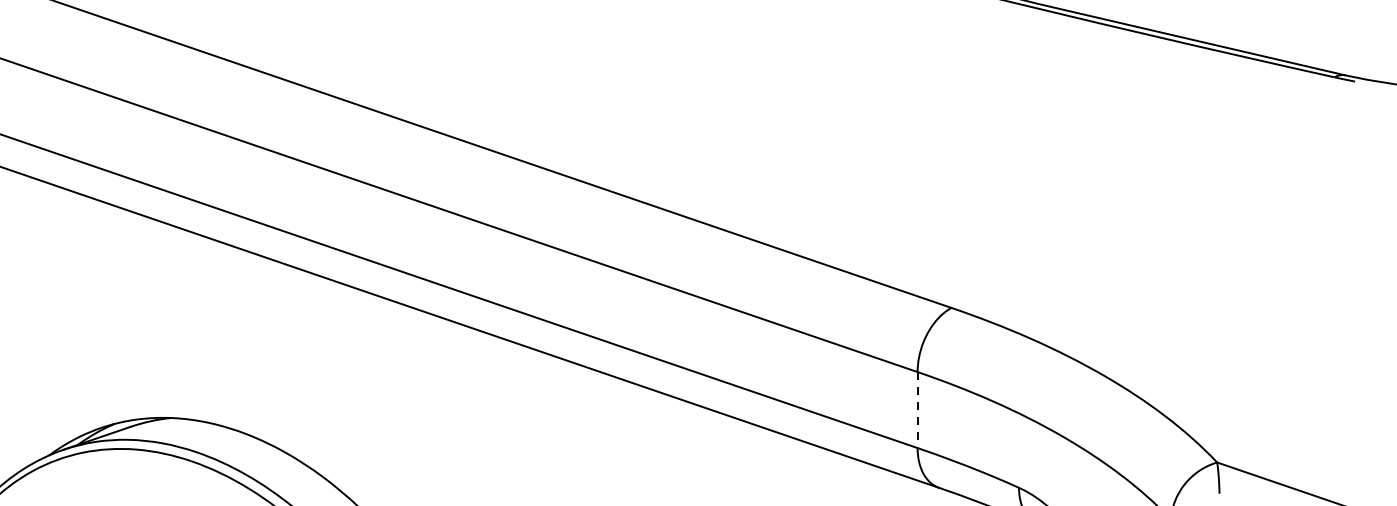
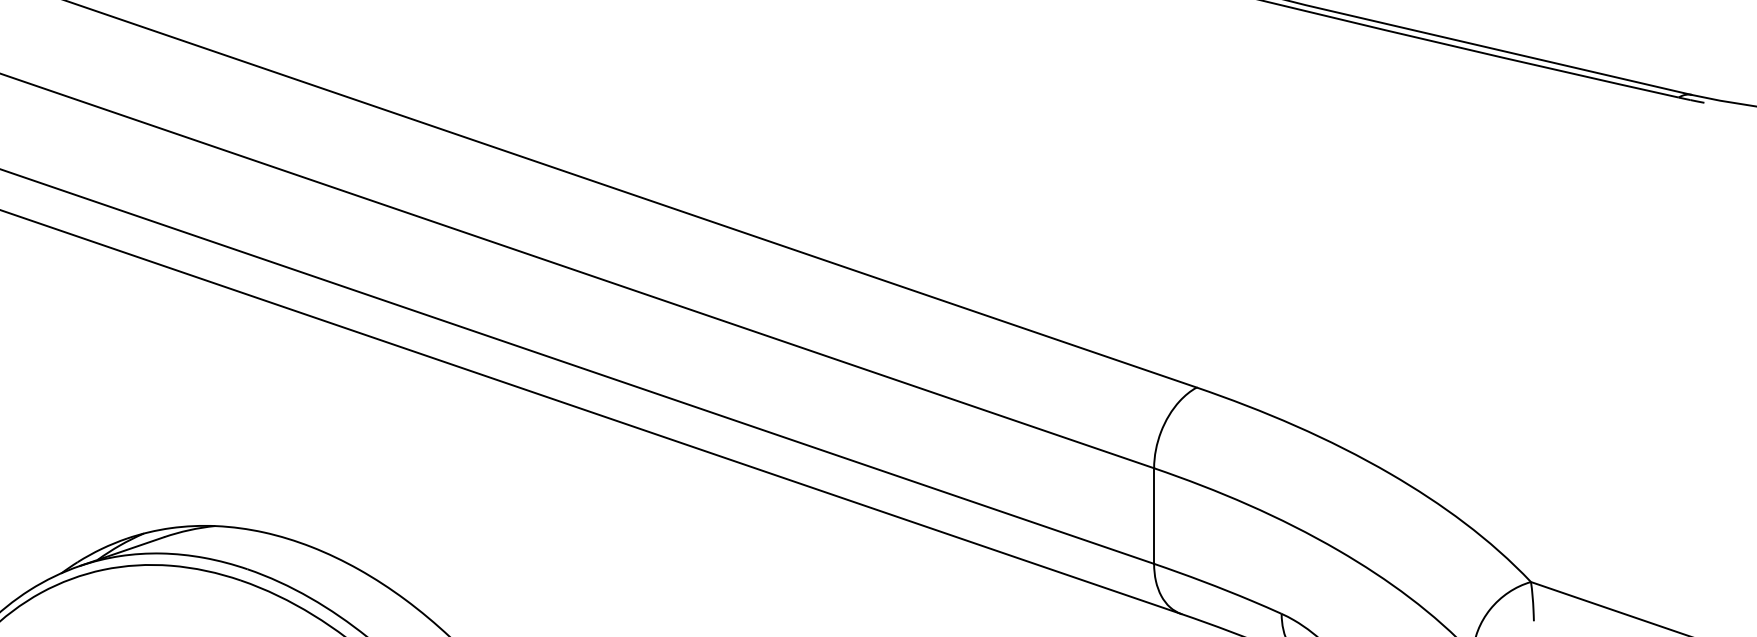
line: (917, 410) -> (1153, 516), dashed -> solid

